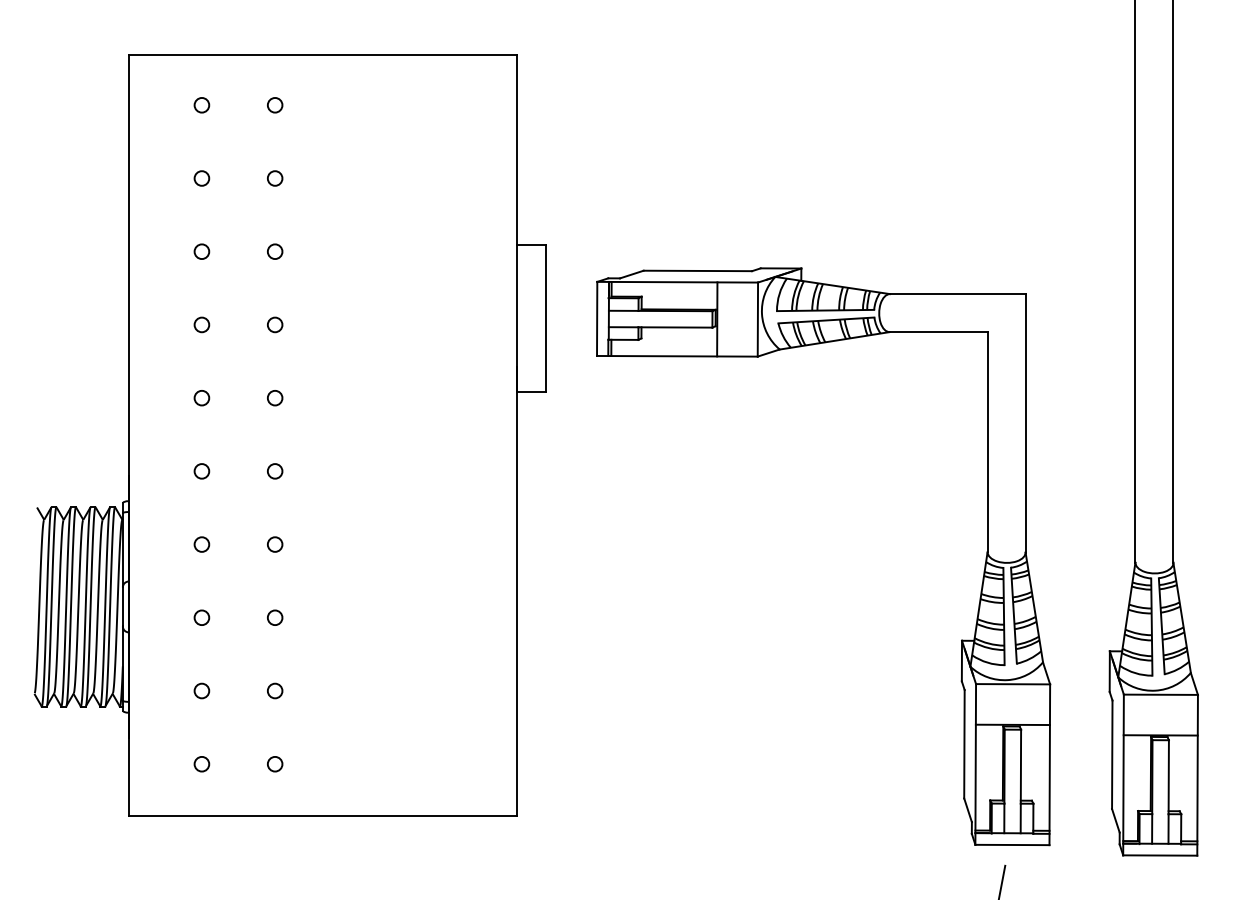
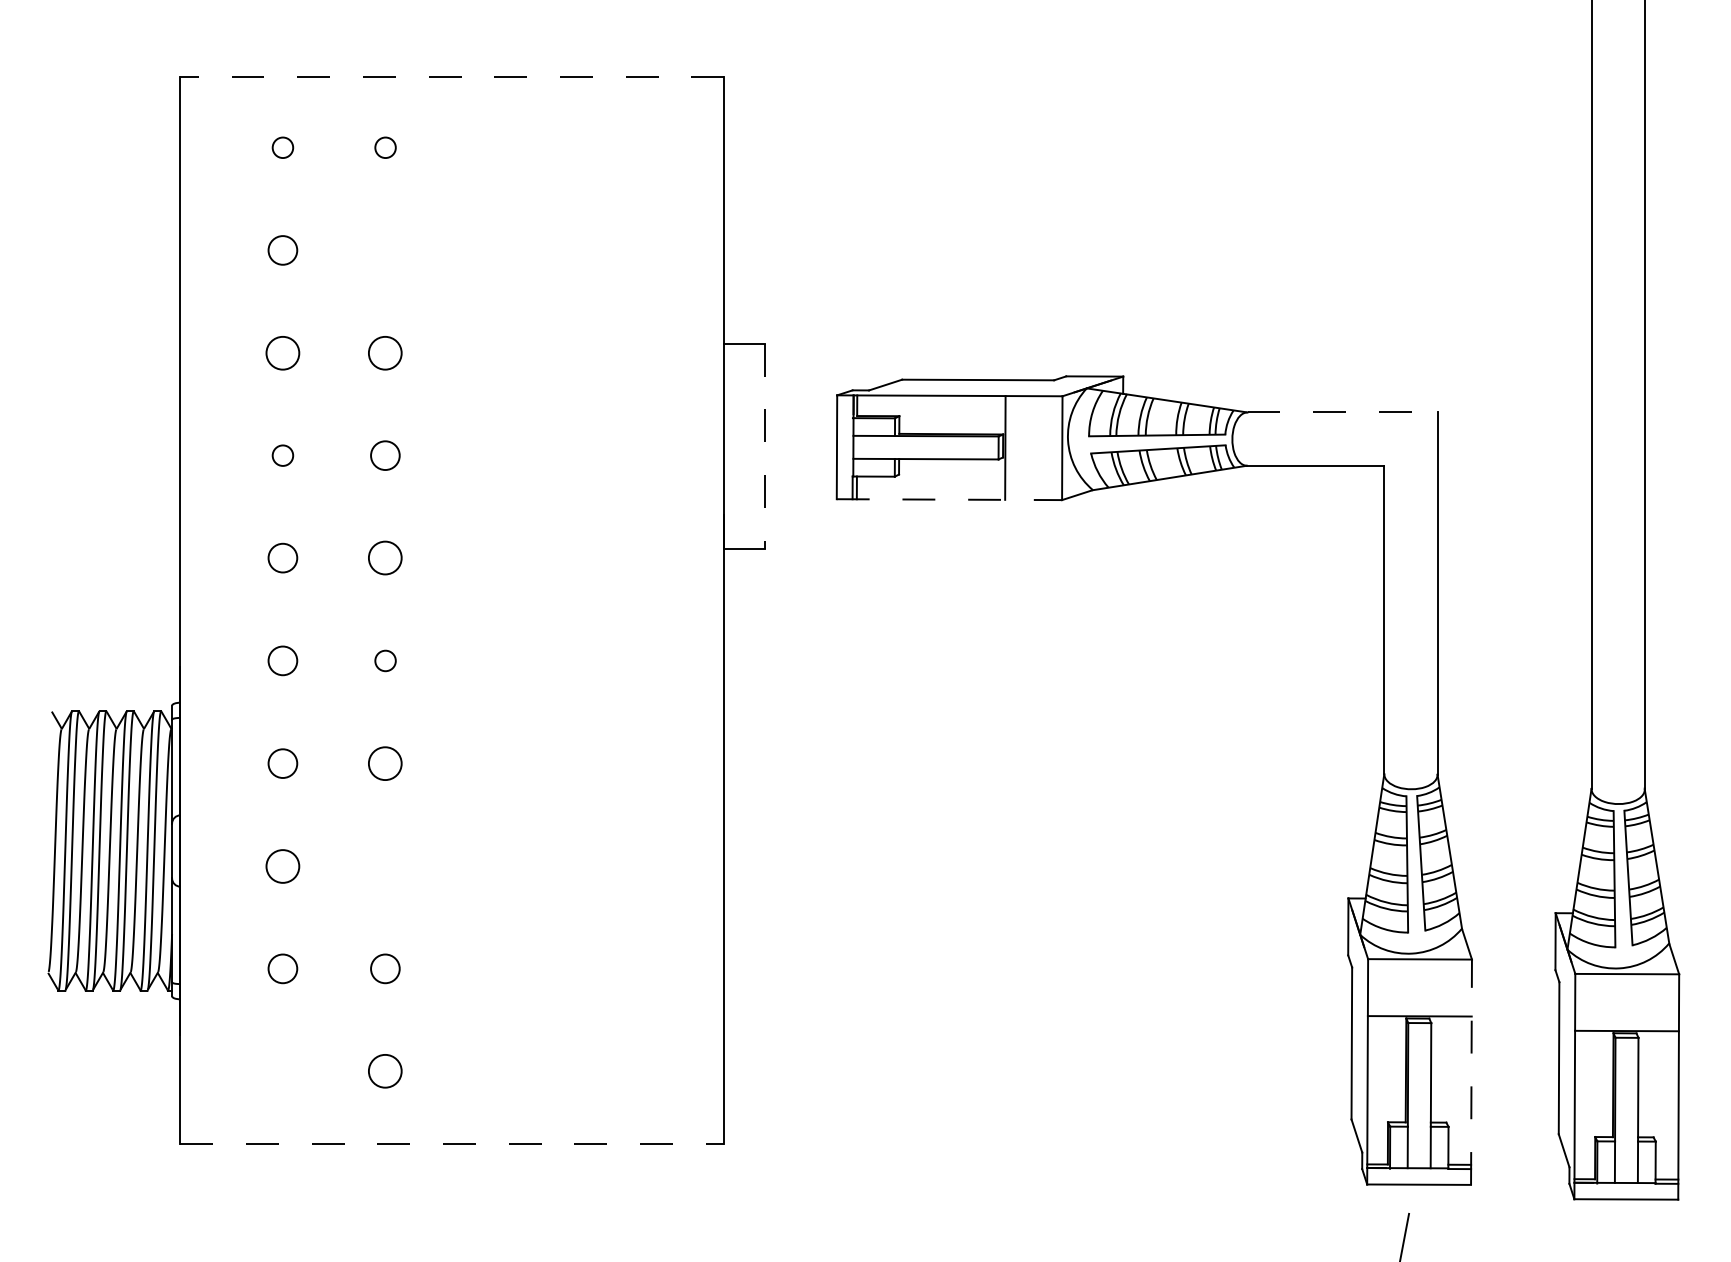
line: (322, 54) -> (451, 76), solid -> dashed
circle: (201, 178) -> (282, 250), size x1.4
circle: (275, 178) -> (386, 250), removed
circle: (201, 251) -> (282, 352), size x1.6
circle: (275, 251) -> (386, 352), size x1.6
line: (957, 294) -> (1342, 413), solid -> dashed
line: (546, 318) -> (765, 446), solid -> dashed
circle: (275, 324) -> (386, 455), size x1.4
line: (677, 356) -> (949, 499), solid -> dashed
circle: (201, 398) -> (282, 558), size x1.4
circle: (275, 398) -> (386, 558), size x1.6
circle: (201, 471) -> (282, 661), size x1.4
circle: (201, 544) -> (282, 763), size x1.4
circle: (275, 544) -> (386, 763), size x1.6
circle: (201, 617) -> (282, 865), size x1.6
circle: (275, 617) -> (386, 865), removed
circle: (201, 690) -> (282, 968), size x1.4
circle: (275, 690) -> (386, 968), size x1.4
circle: (201, 764) -> (282, 1071), removed
circle: (275, 764) -> (386, 1071), size x1.6
line: (1049, 764) -> (1471, 1071), solid -> dashed
line: (323, 816) -> (453, 1144), solid -> dashed

